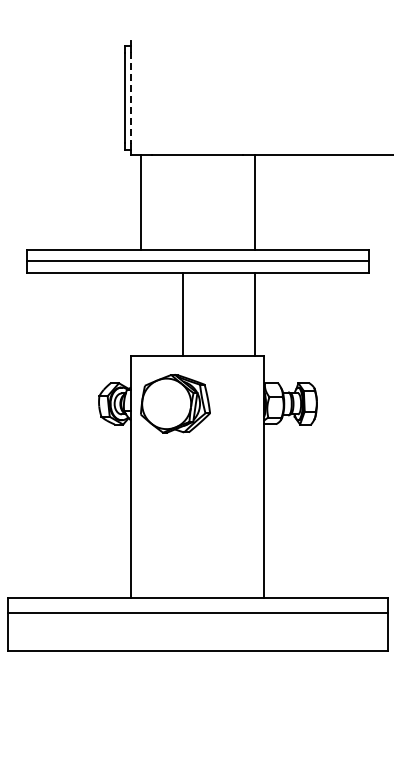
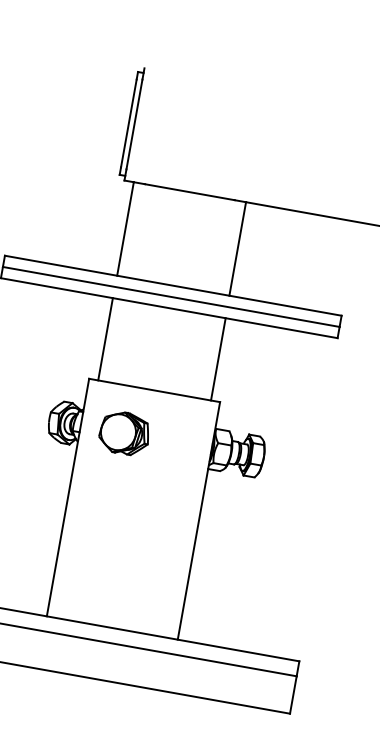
line: (131, 98) -> (134, 124), dashed -> solid
line: (183, 314) -> (105, 339), moved
part: (175, 403) -> (124, 432), size x0.71

